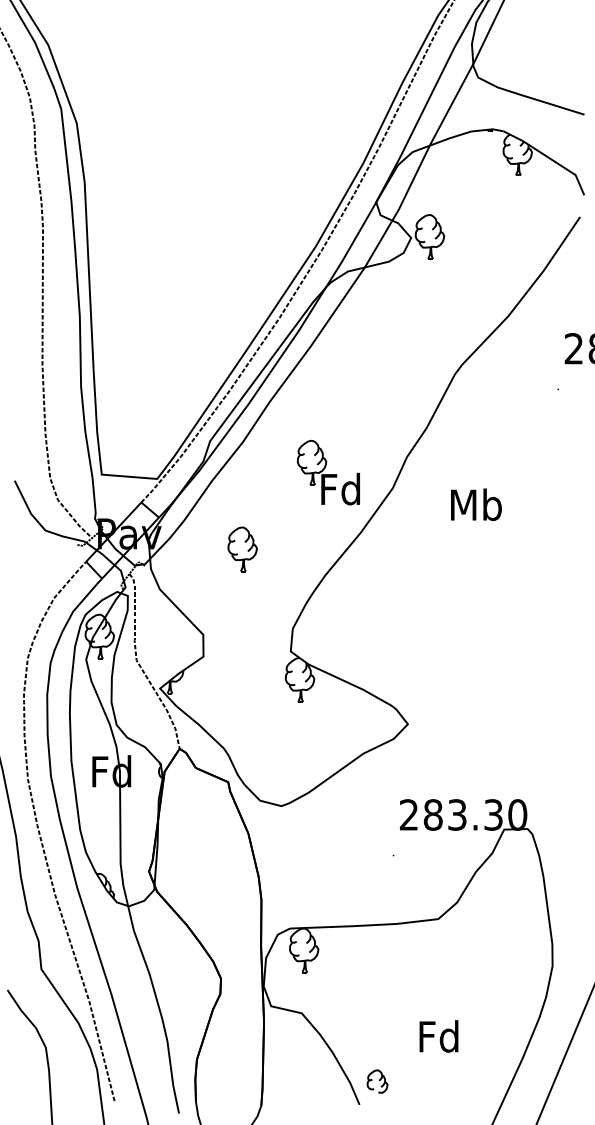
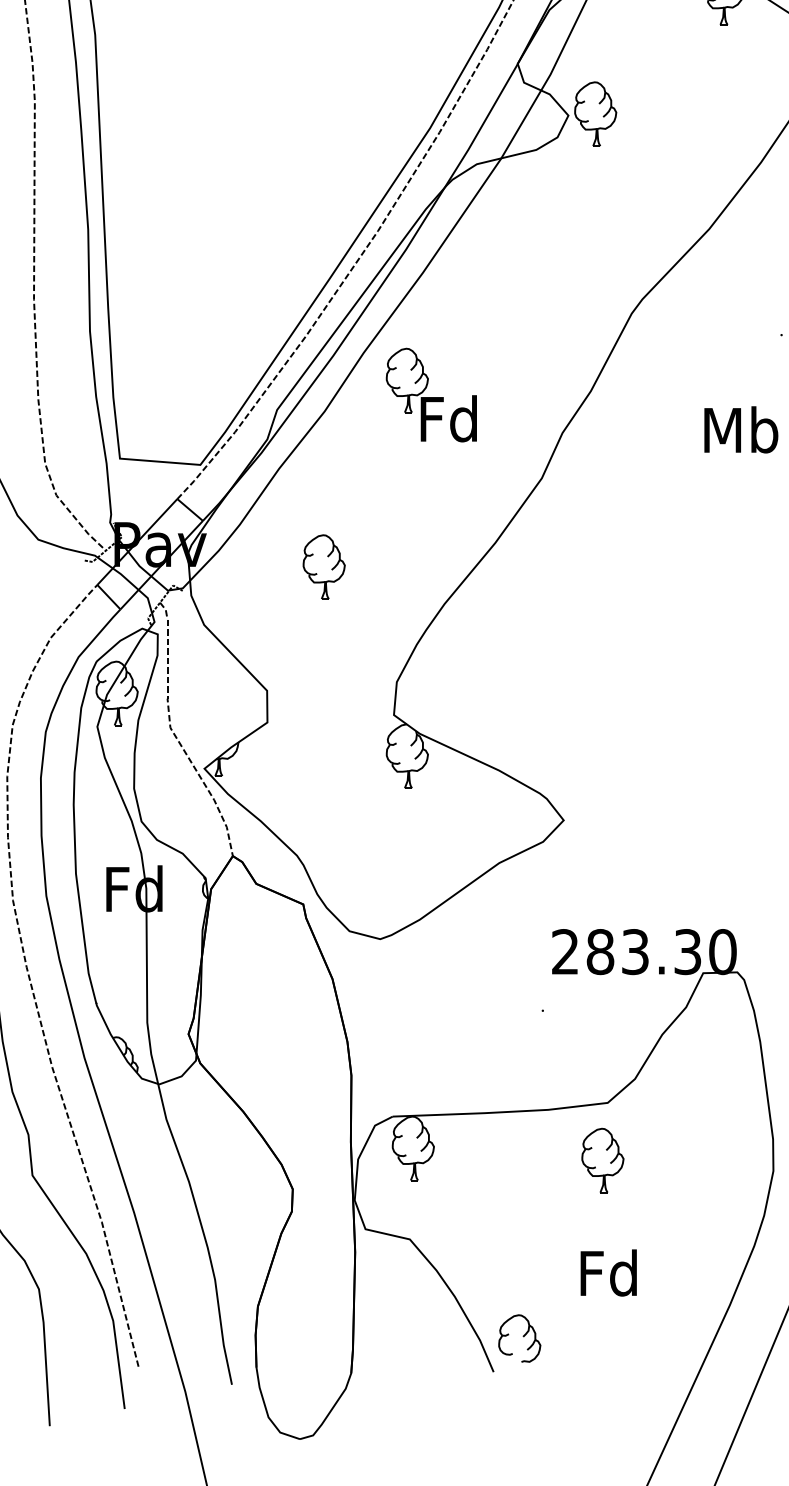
part: (328, 472) -> (431, 394), moved
text: (476, 504) -> (741, 429), moved
part: (434, 958) -> (602, 1160), added
part: (377, 1081) -> (519, 1338), size x1.43

